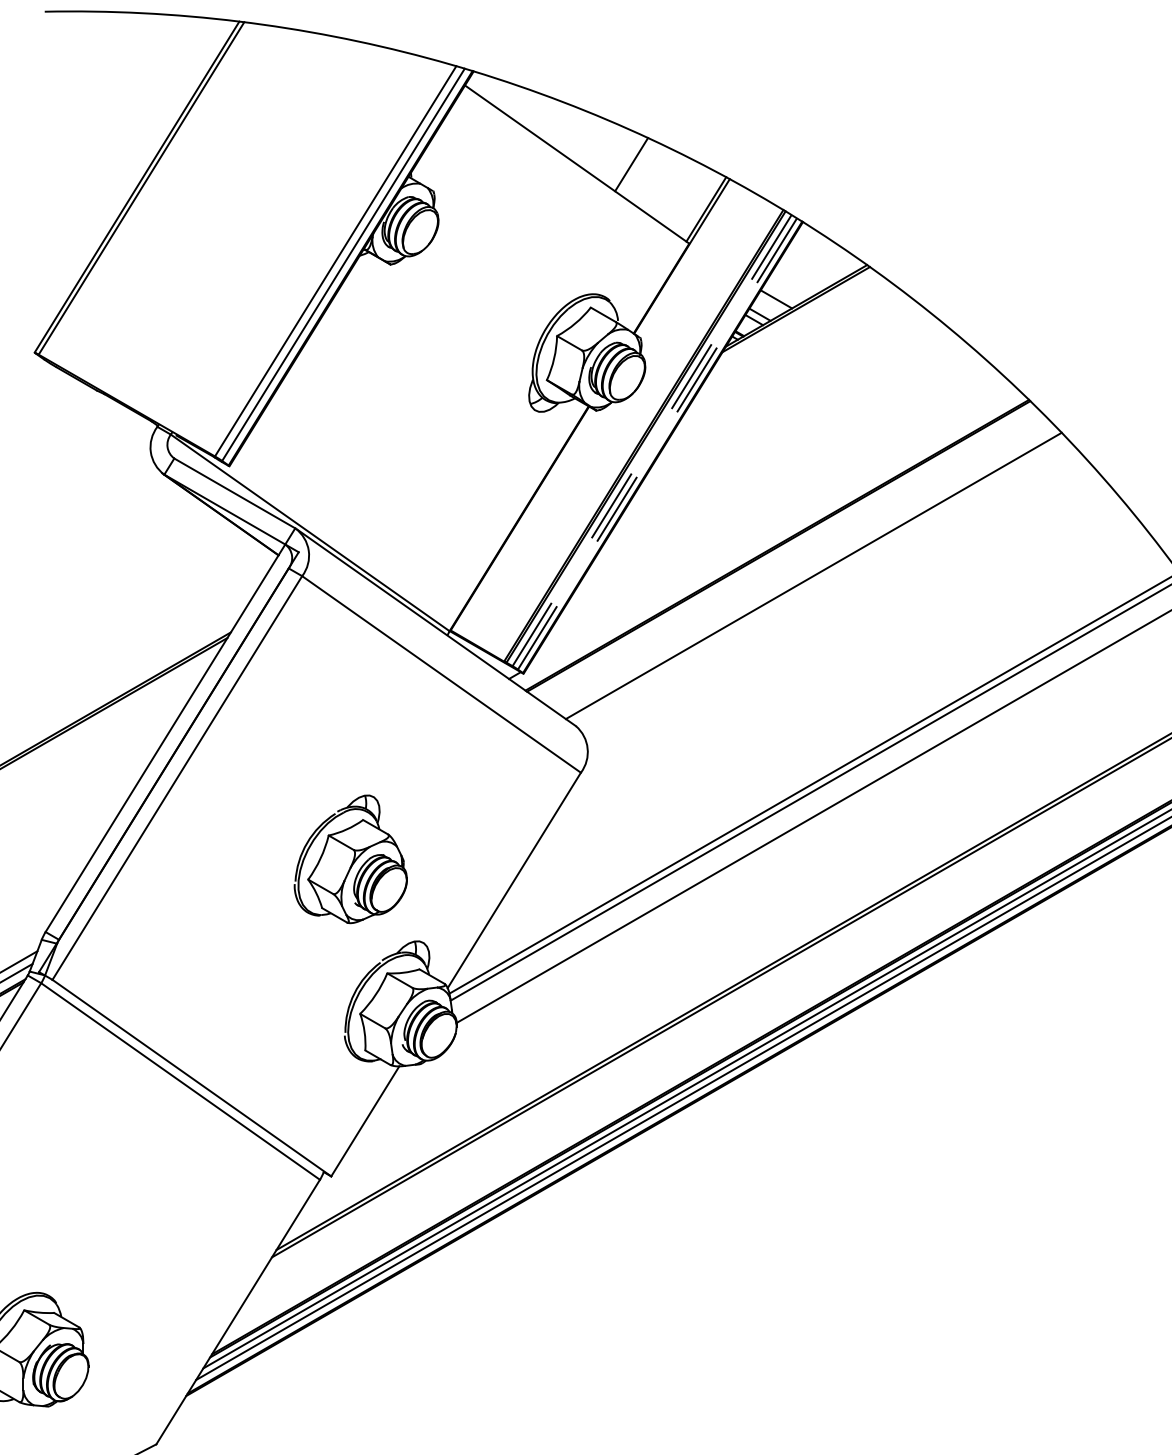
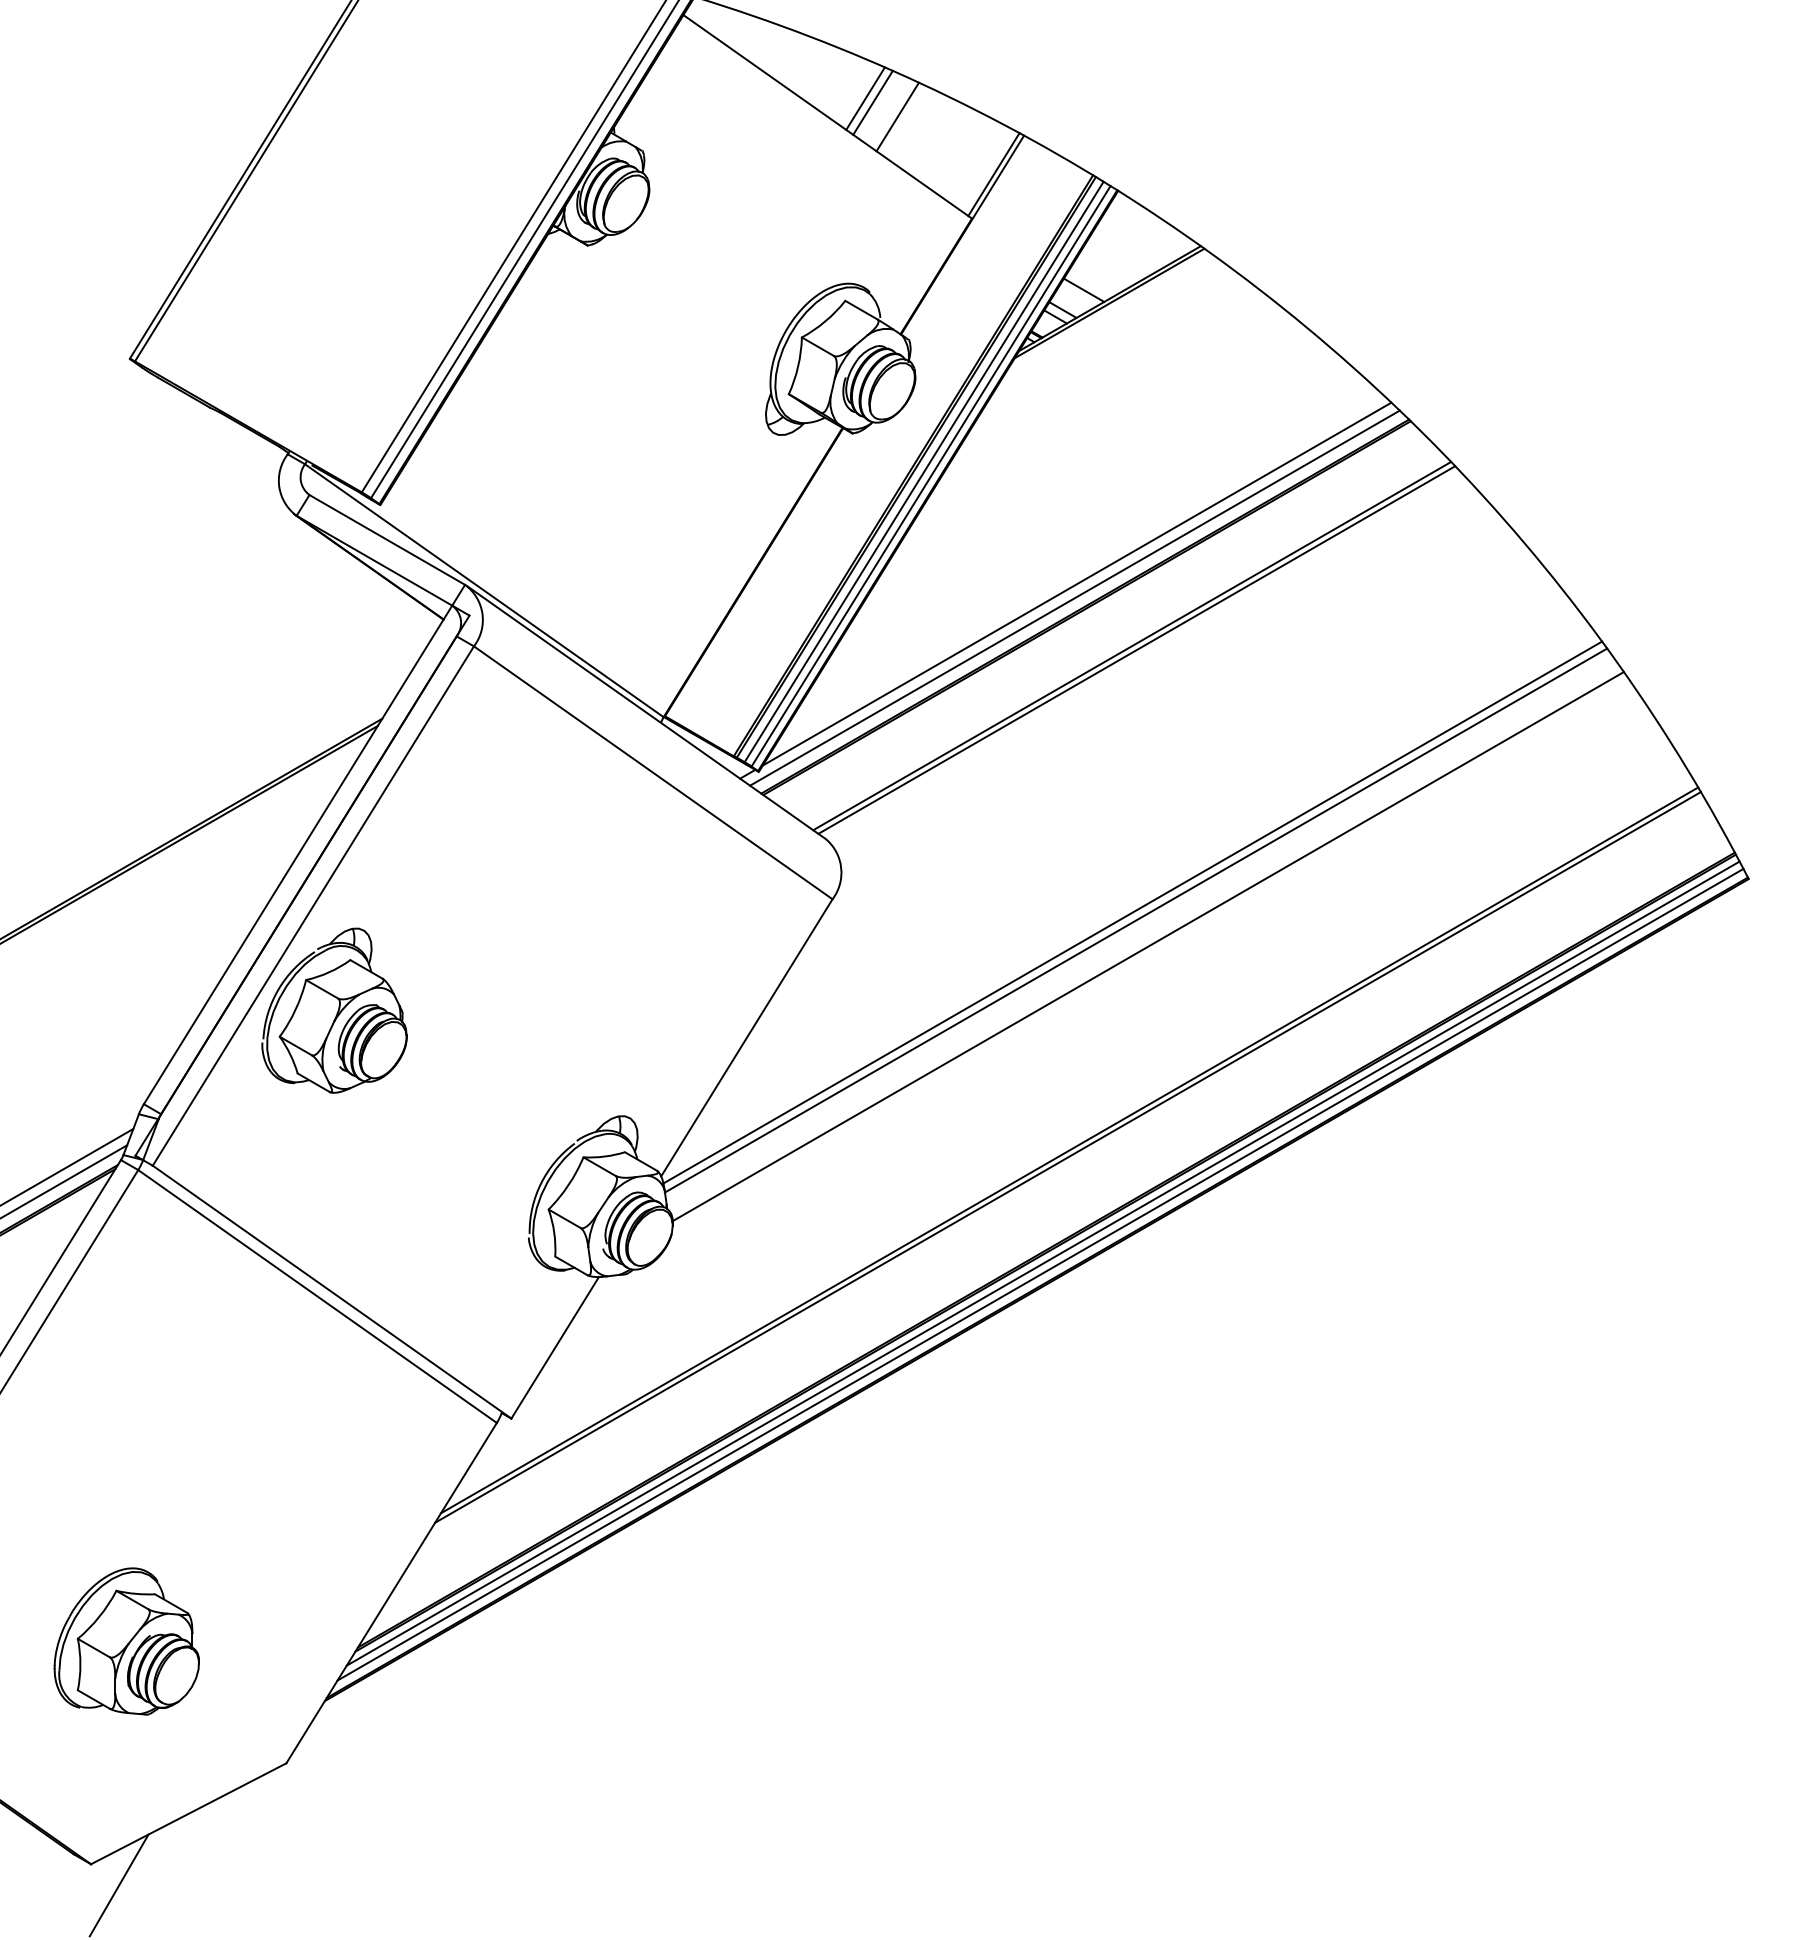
line: (606, 150) -> (865, 98), added
line: (611, 153) -> (872, 102), added
line: (651, 441) -> (923, 472), dashed -> solid
line: (657, 444) -> (930, 476), dashed -> solid
line: (770, 527) -> (1076, 583), added
line: (768, 538) -> (1074, 597), added
line: (817, 578) -> (1136, 649), added
part: (350, 859) -> (334, 1010), moved

